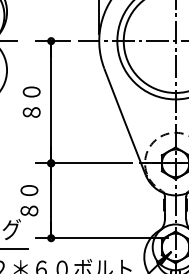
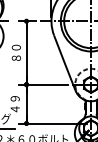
text: (28, 201) -> (14, 104), ８０ -> ４９

